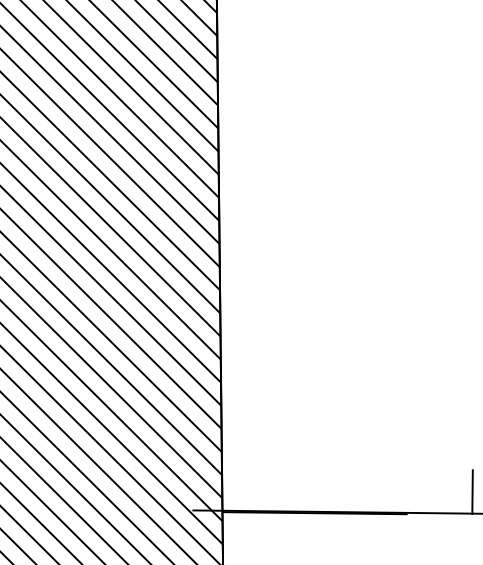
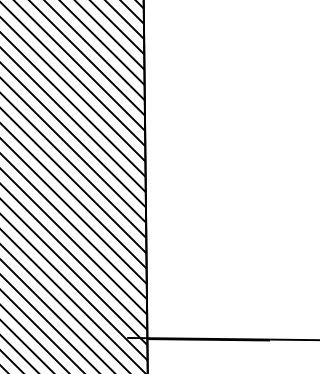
line: (471, 491) -> (312, 325), removed

